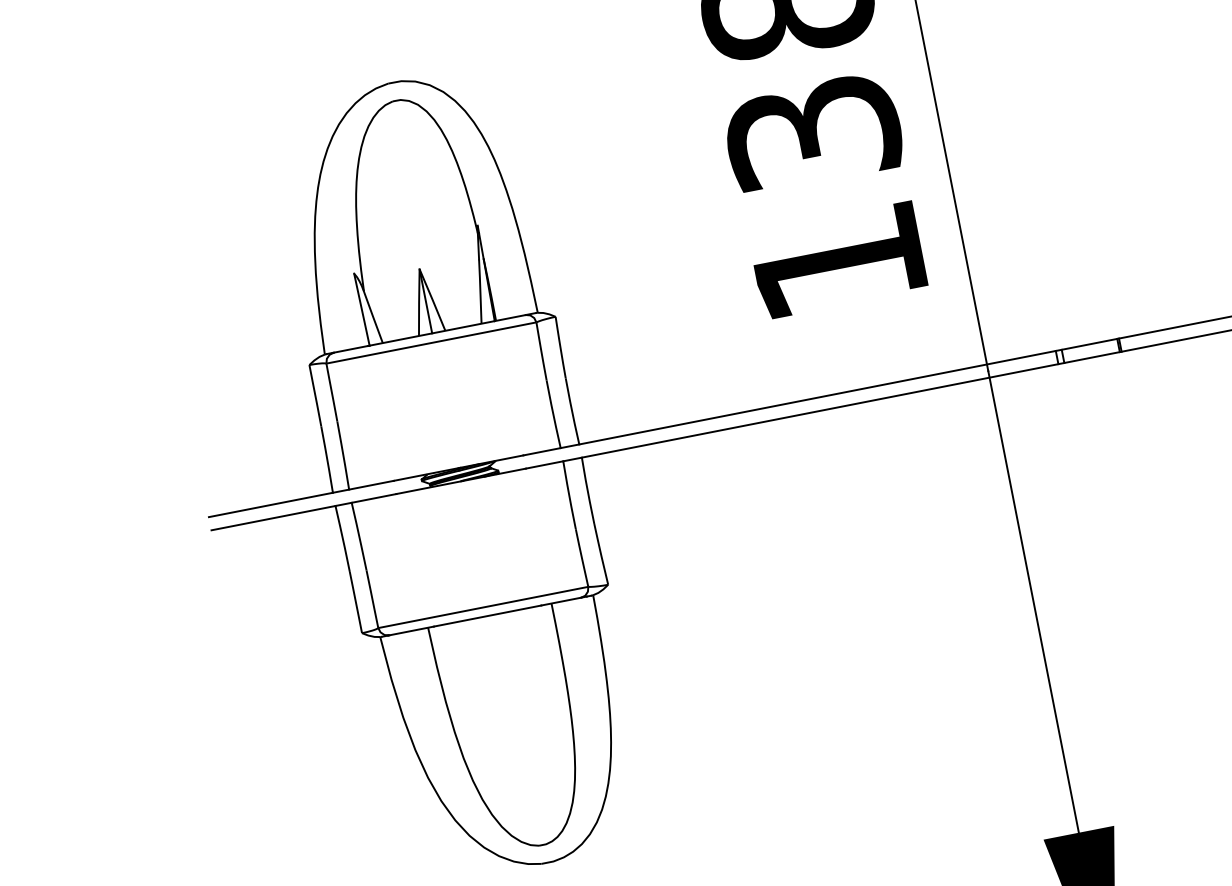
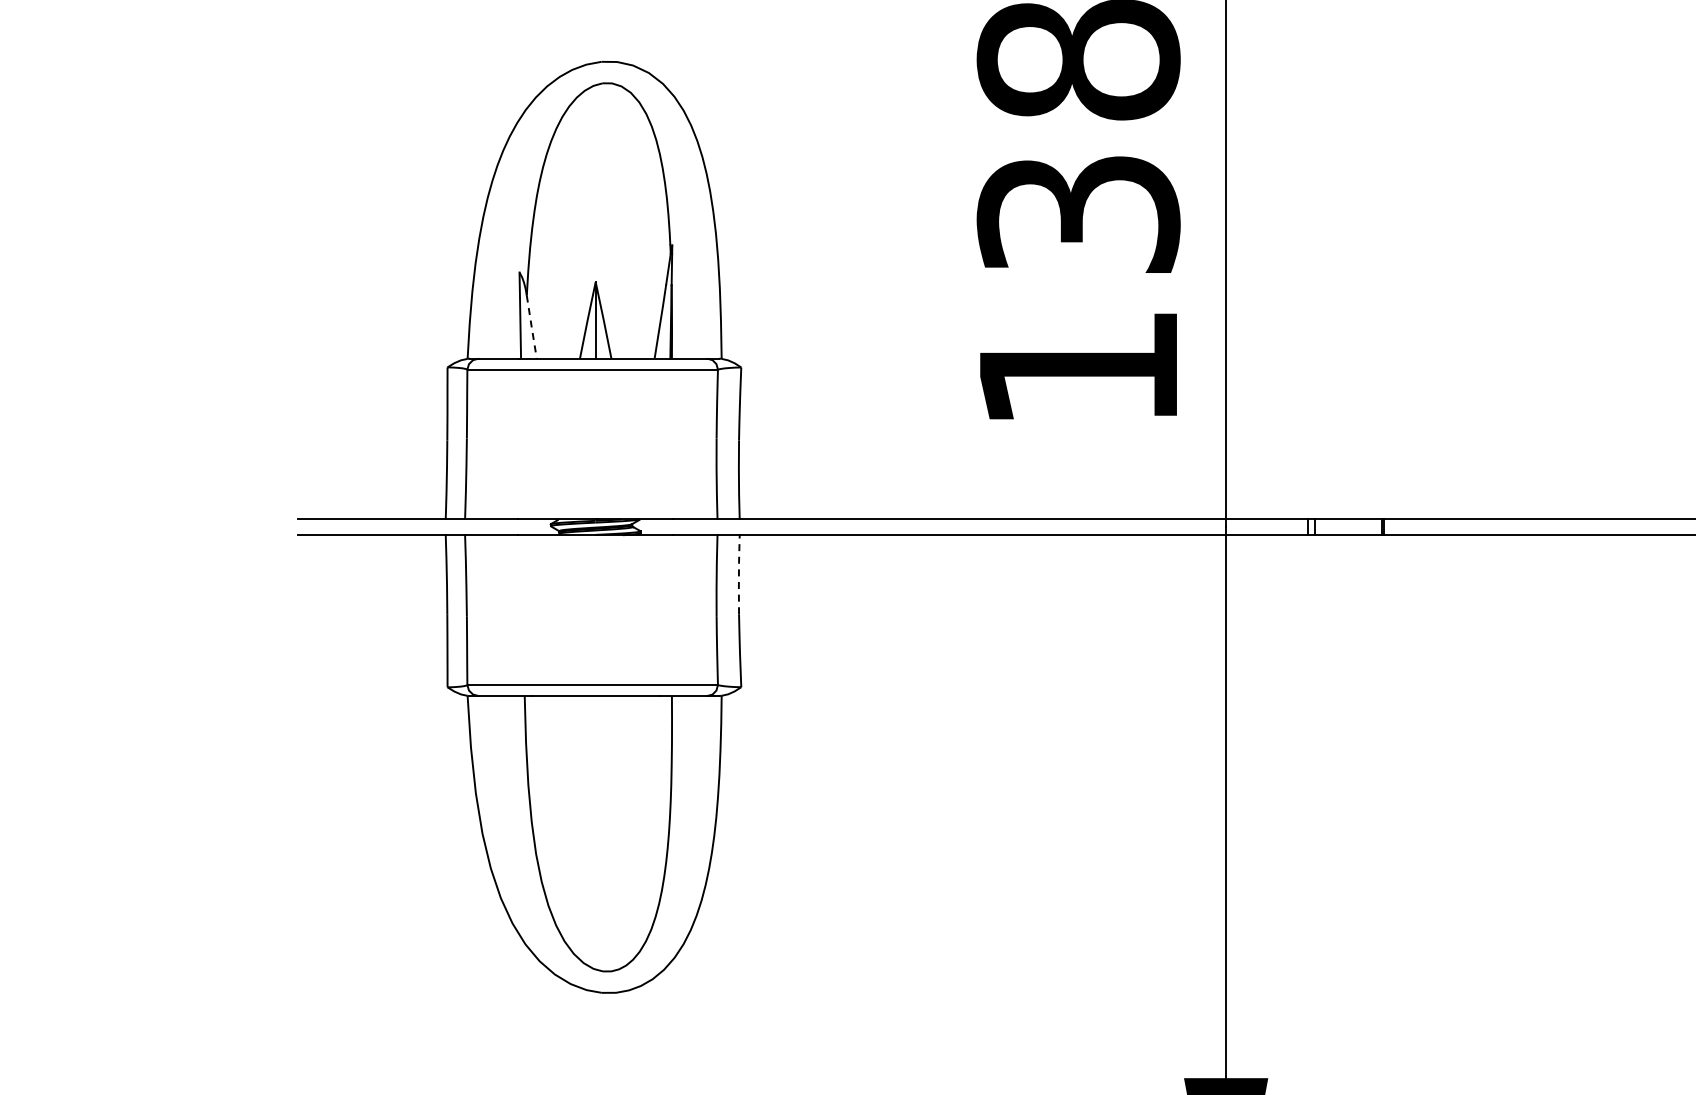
line: (373, 316) -> (531, 326), solid -> dashed
line: (587, 491) -> (738, 575), solid -> dashed

